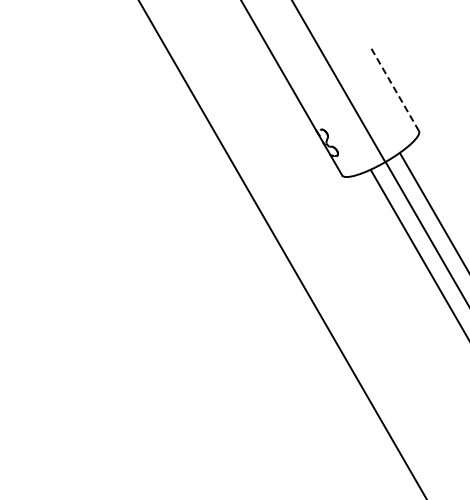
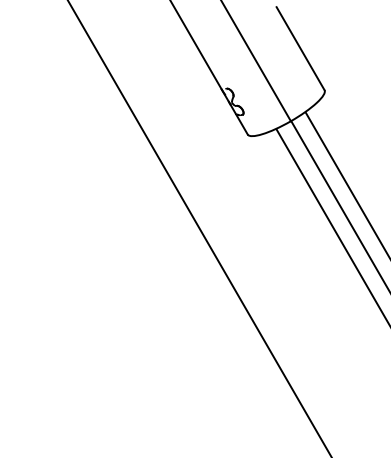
line: (395, 89) -> (301, 48), dashed -> solid

